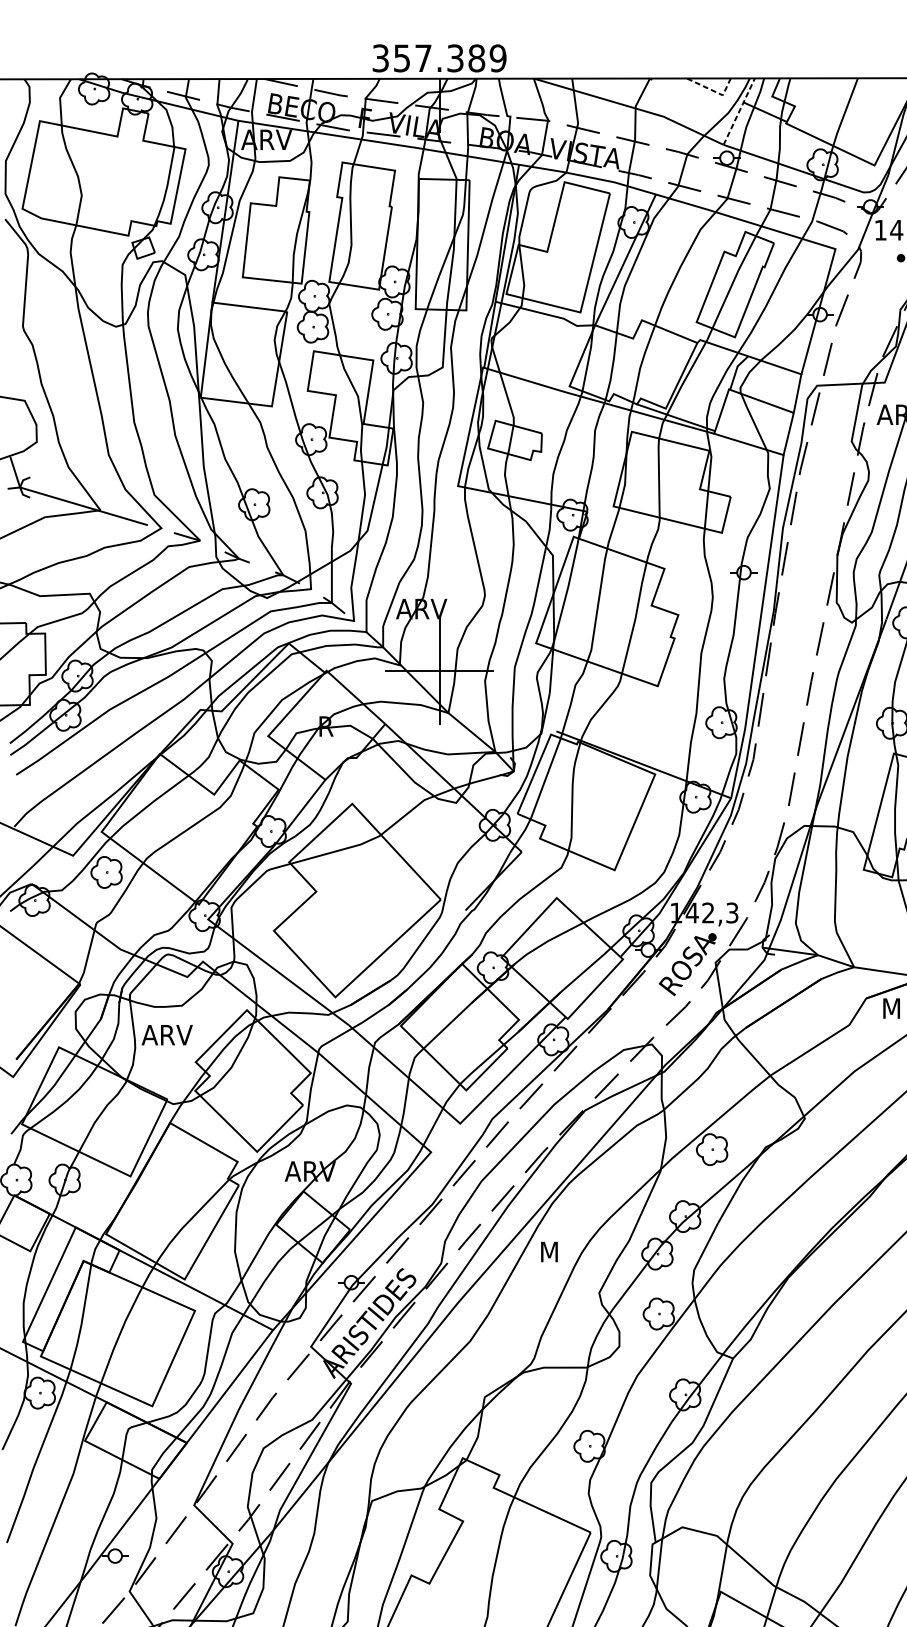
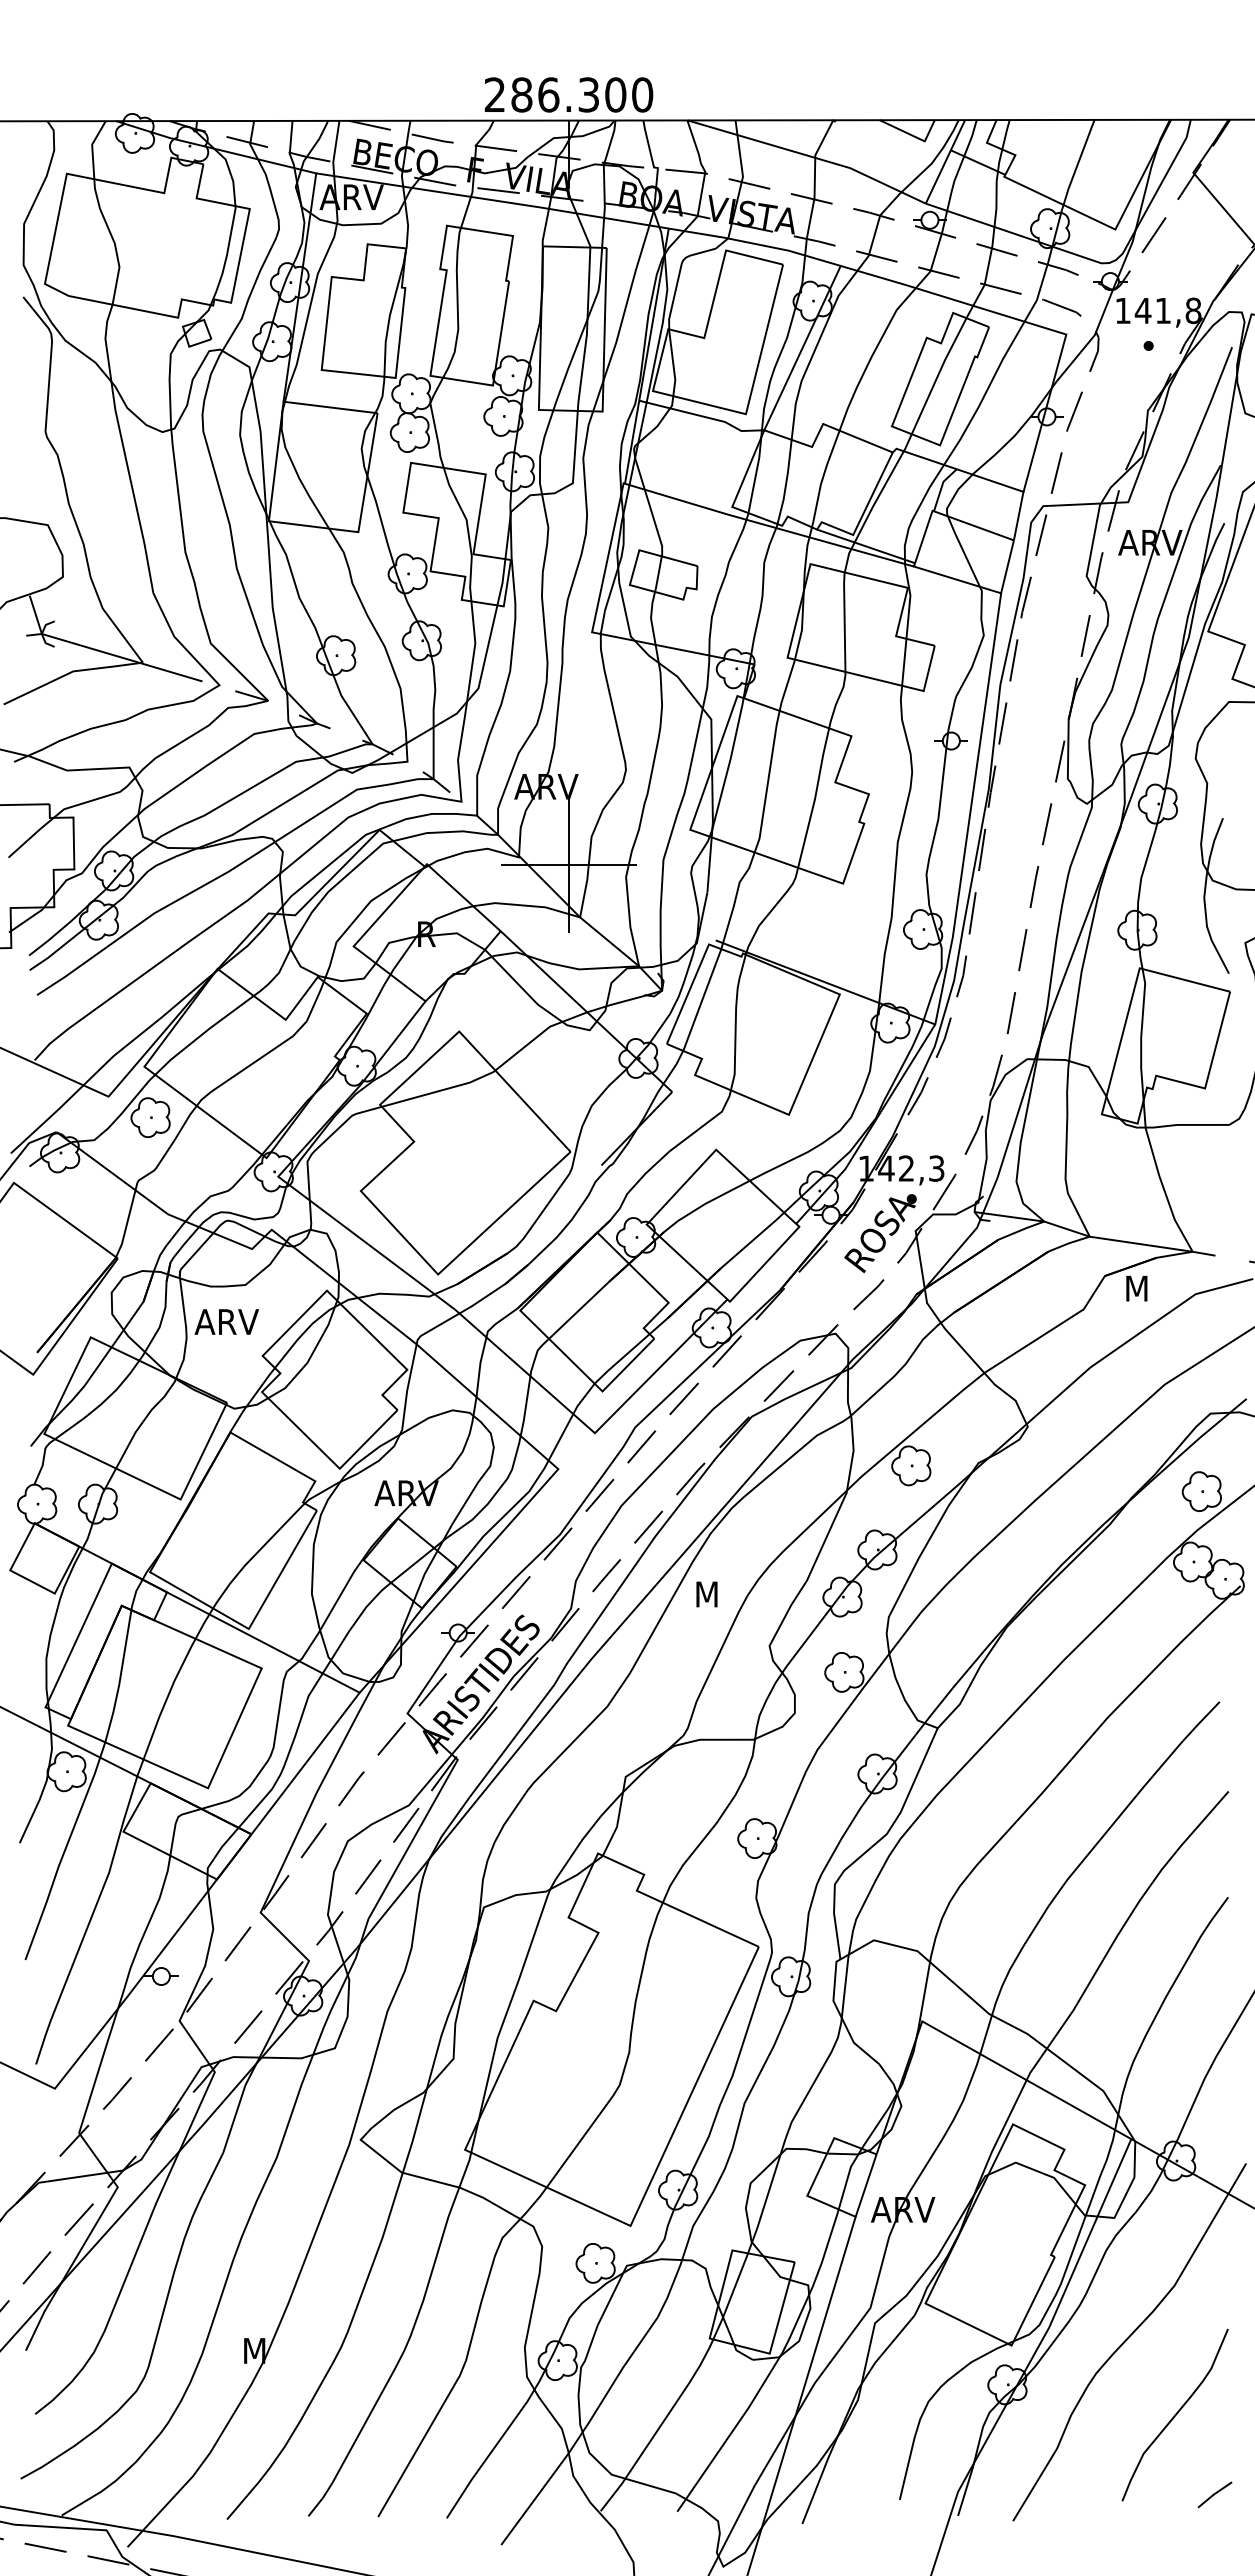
text: (439, 58) -> (568, 94), 357.389 -> 286.300
line: (713, 90) -> (913, 135), dashed -> solid
line: (739, 111) -> (945, 161), dashed -> solid

